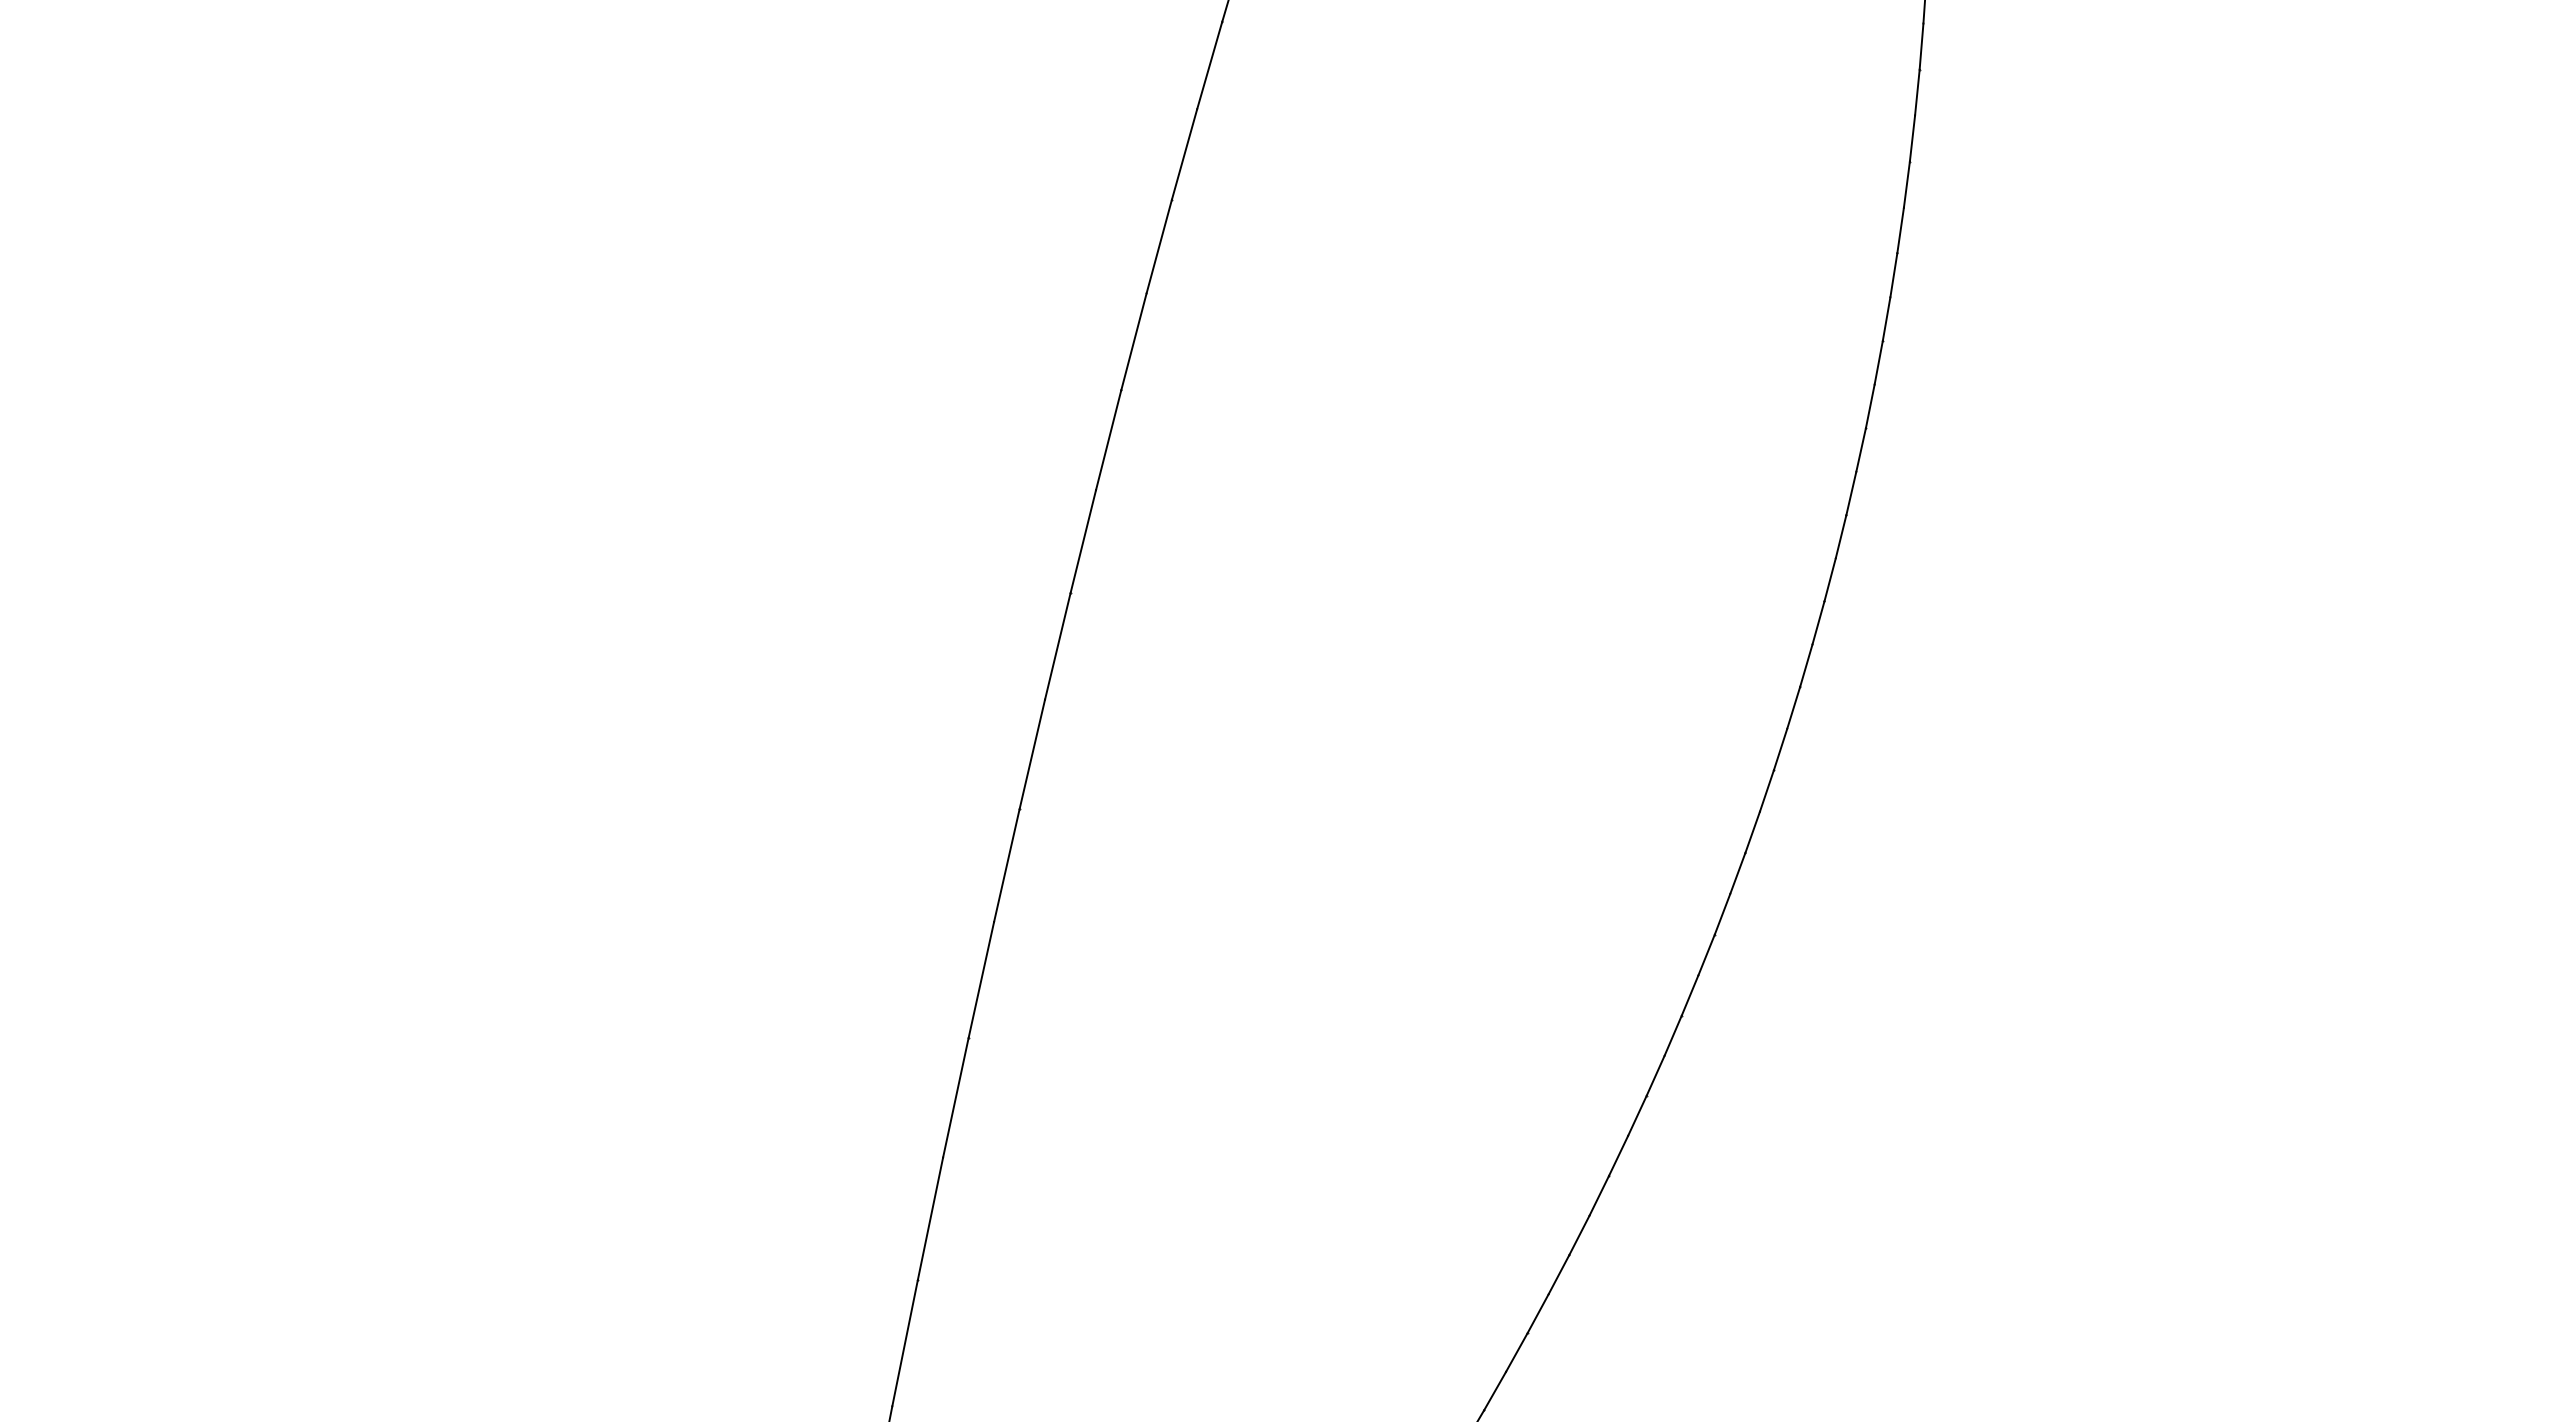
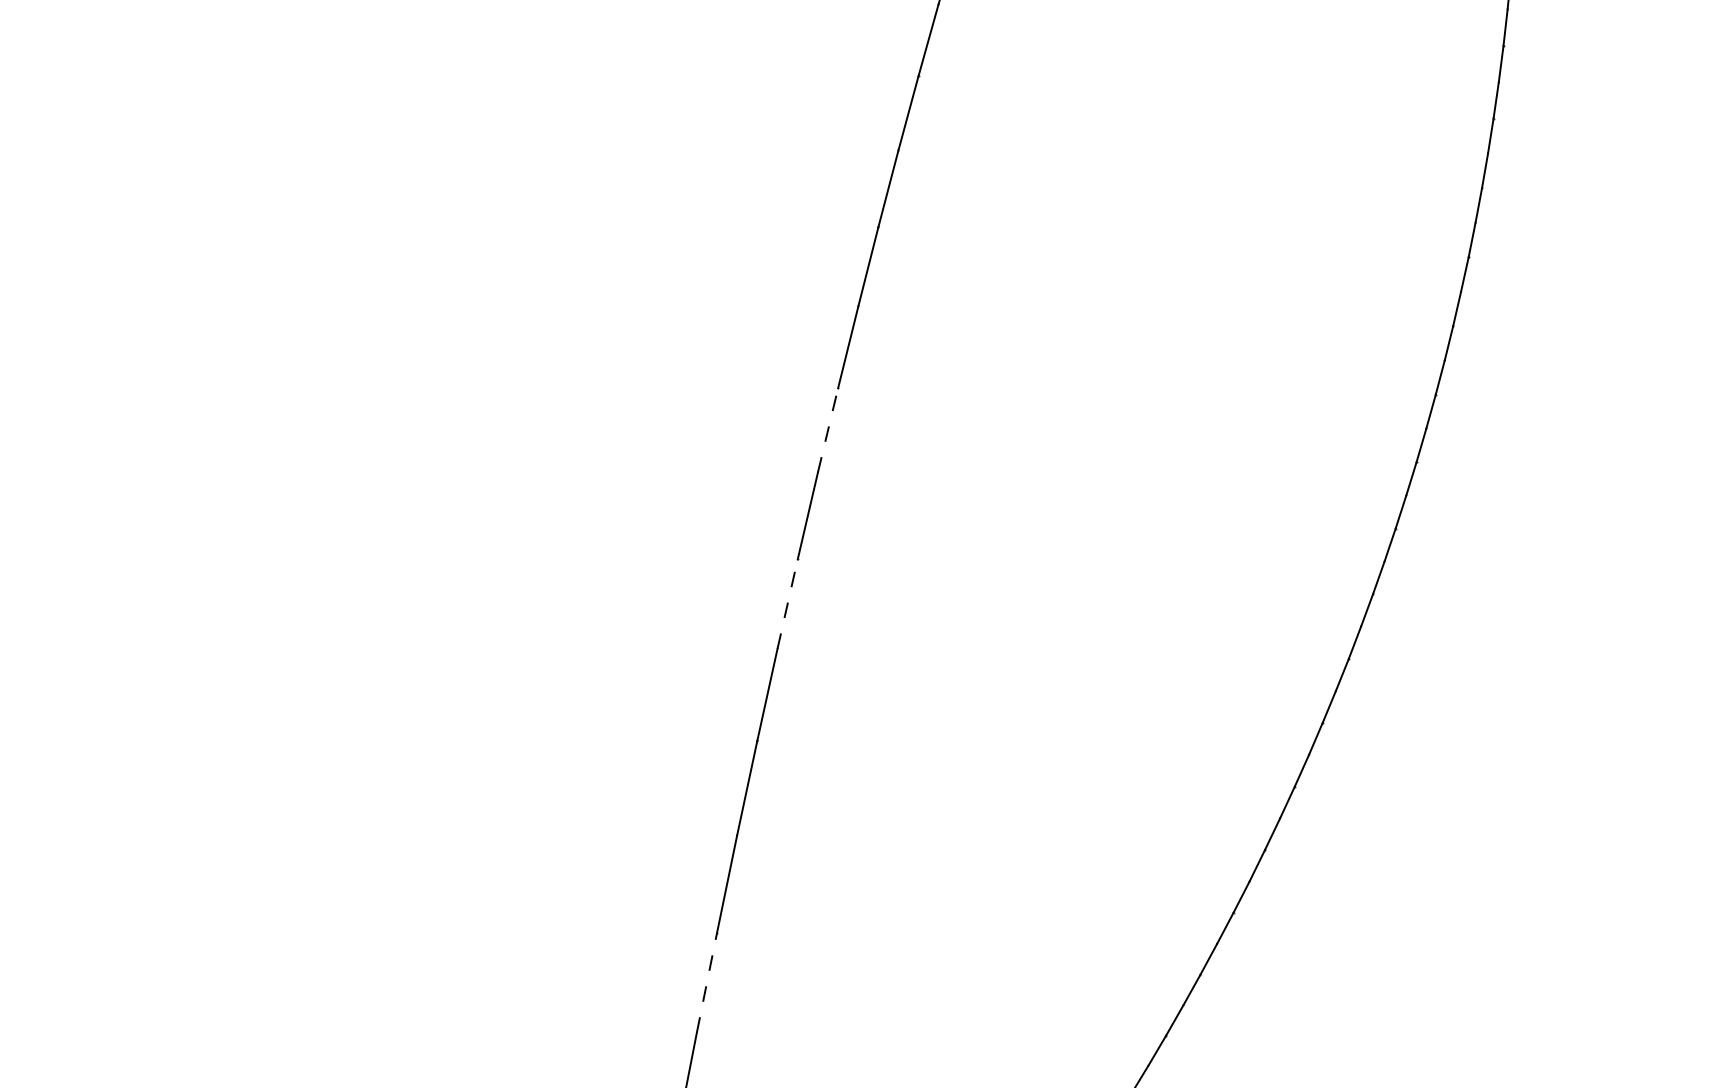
line: (1057, 646) -> (827, 430), solid -> dashed
line: (1006, 865) -> (787, 603), solid -> dashed
line: (905, 1342) -> (707, 982), solid -> dashed

